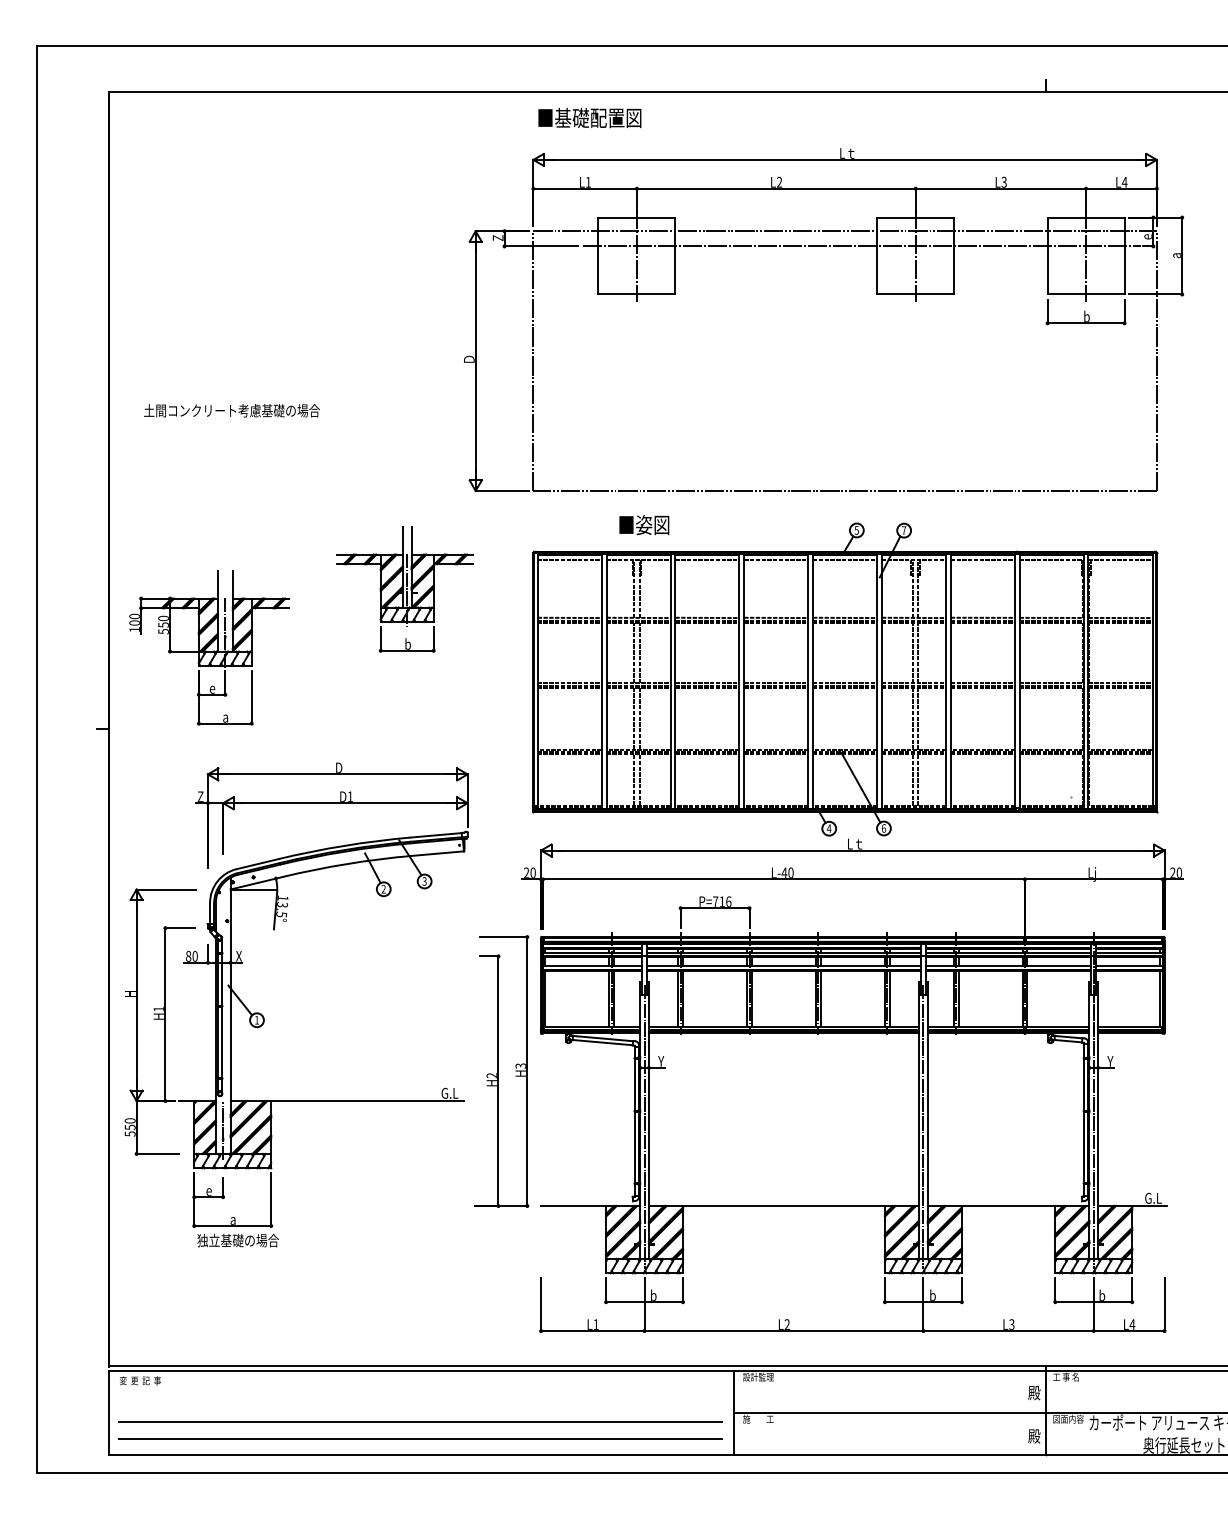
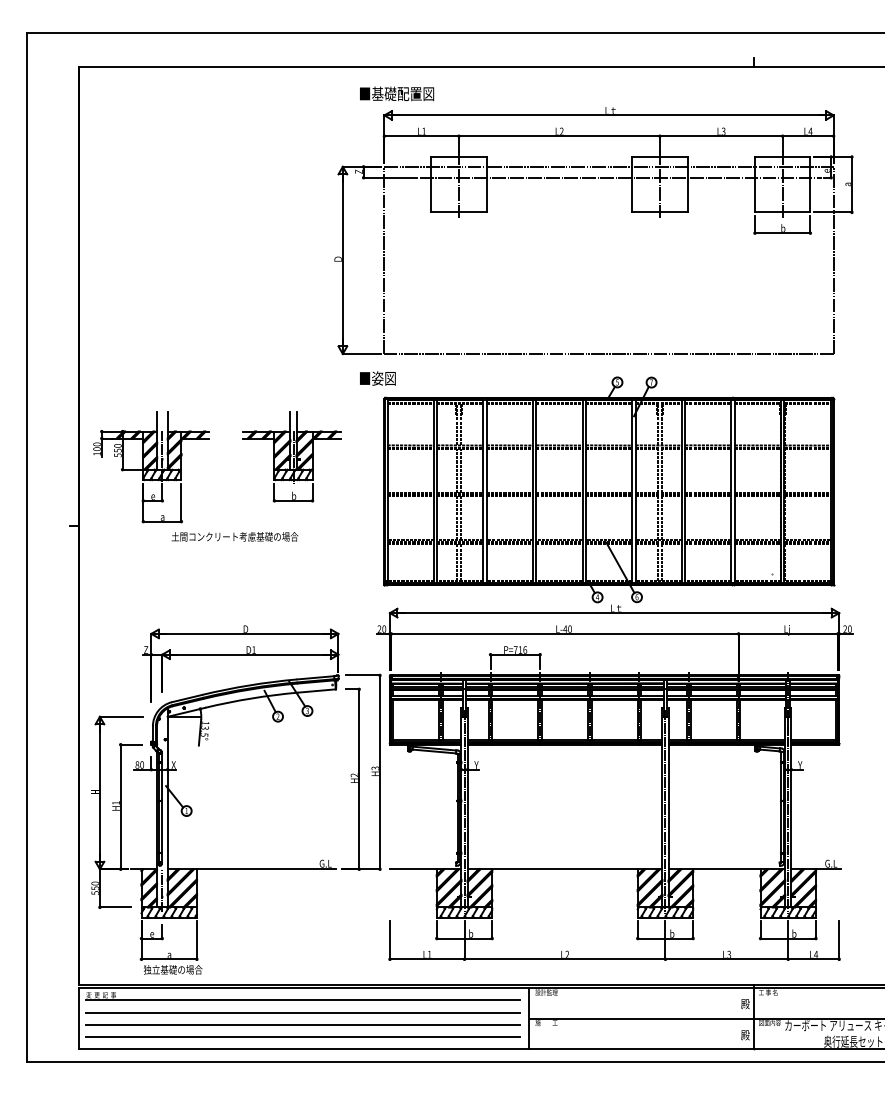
text: (589, 117) -> (396, 93), moved
text: (231, 410) -> (234, 536), moved
text: (644, 525) -> (378, 378), moved
part: (404, 589) -> (291, 456), moved
part: (264, 1017) -> (192, 809), moved
line: (420, 1388) -> (303, 1000), added
line: (420, 1404) -> (303, 1012), added

